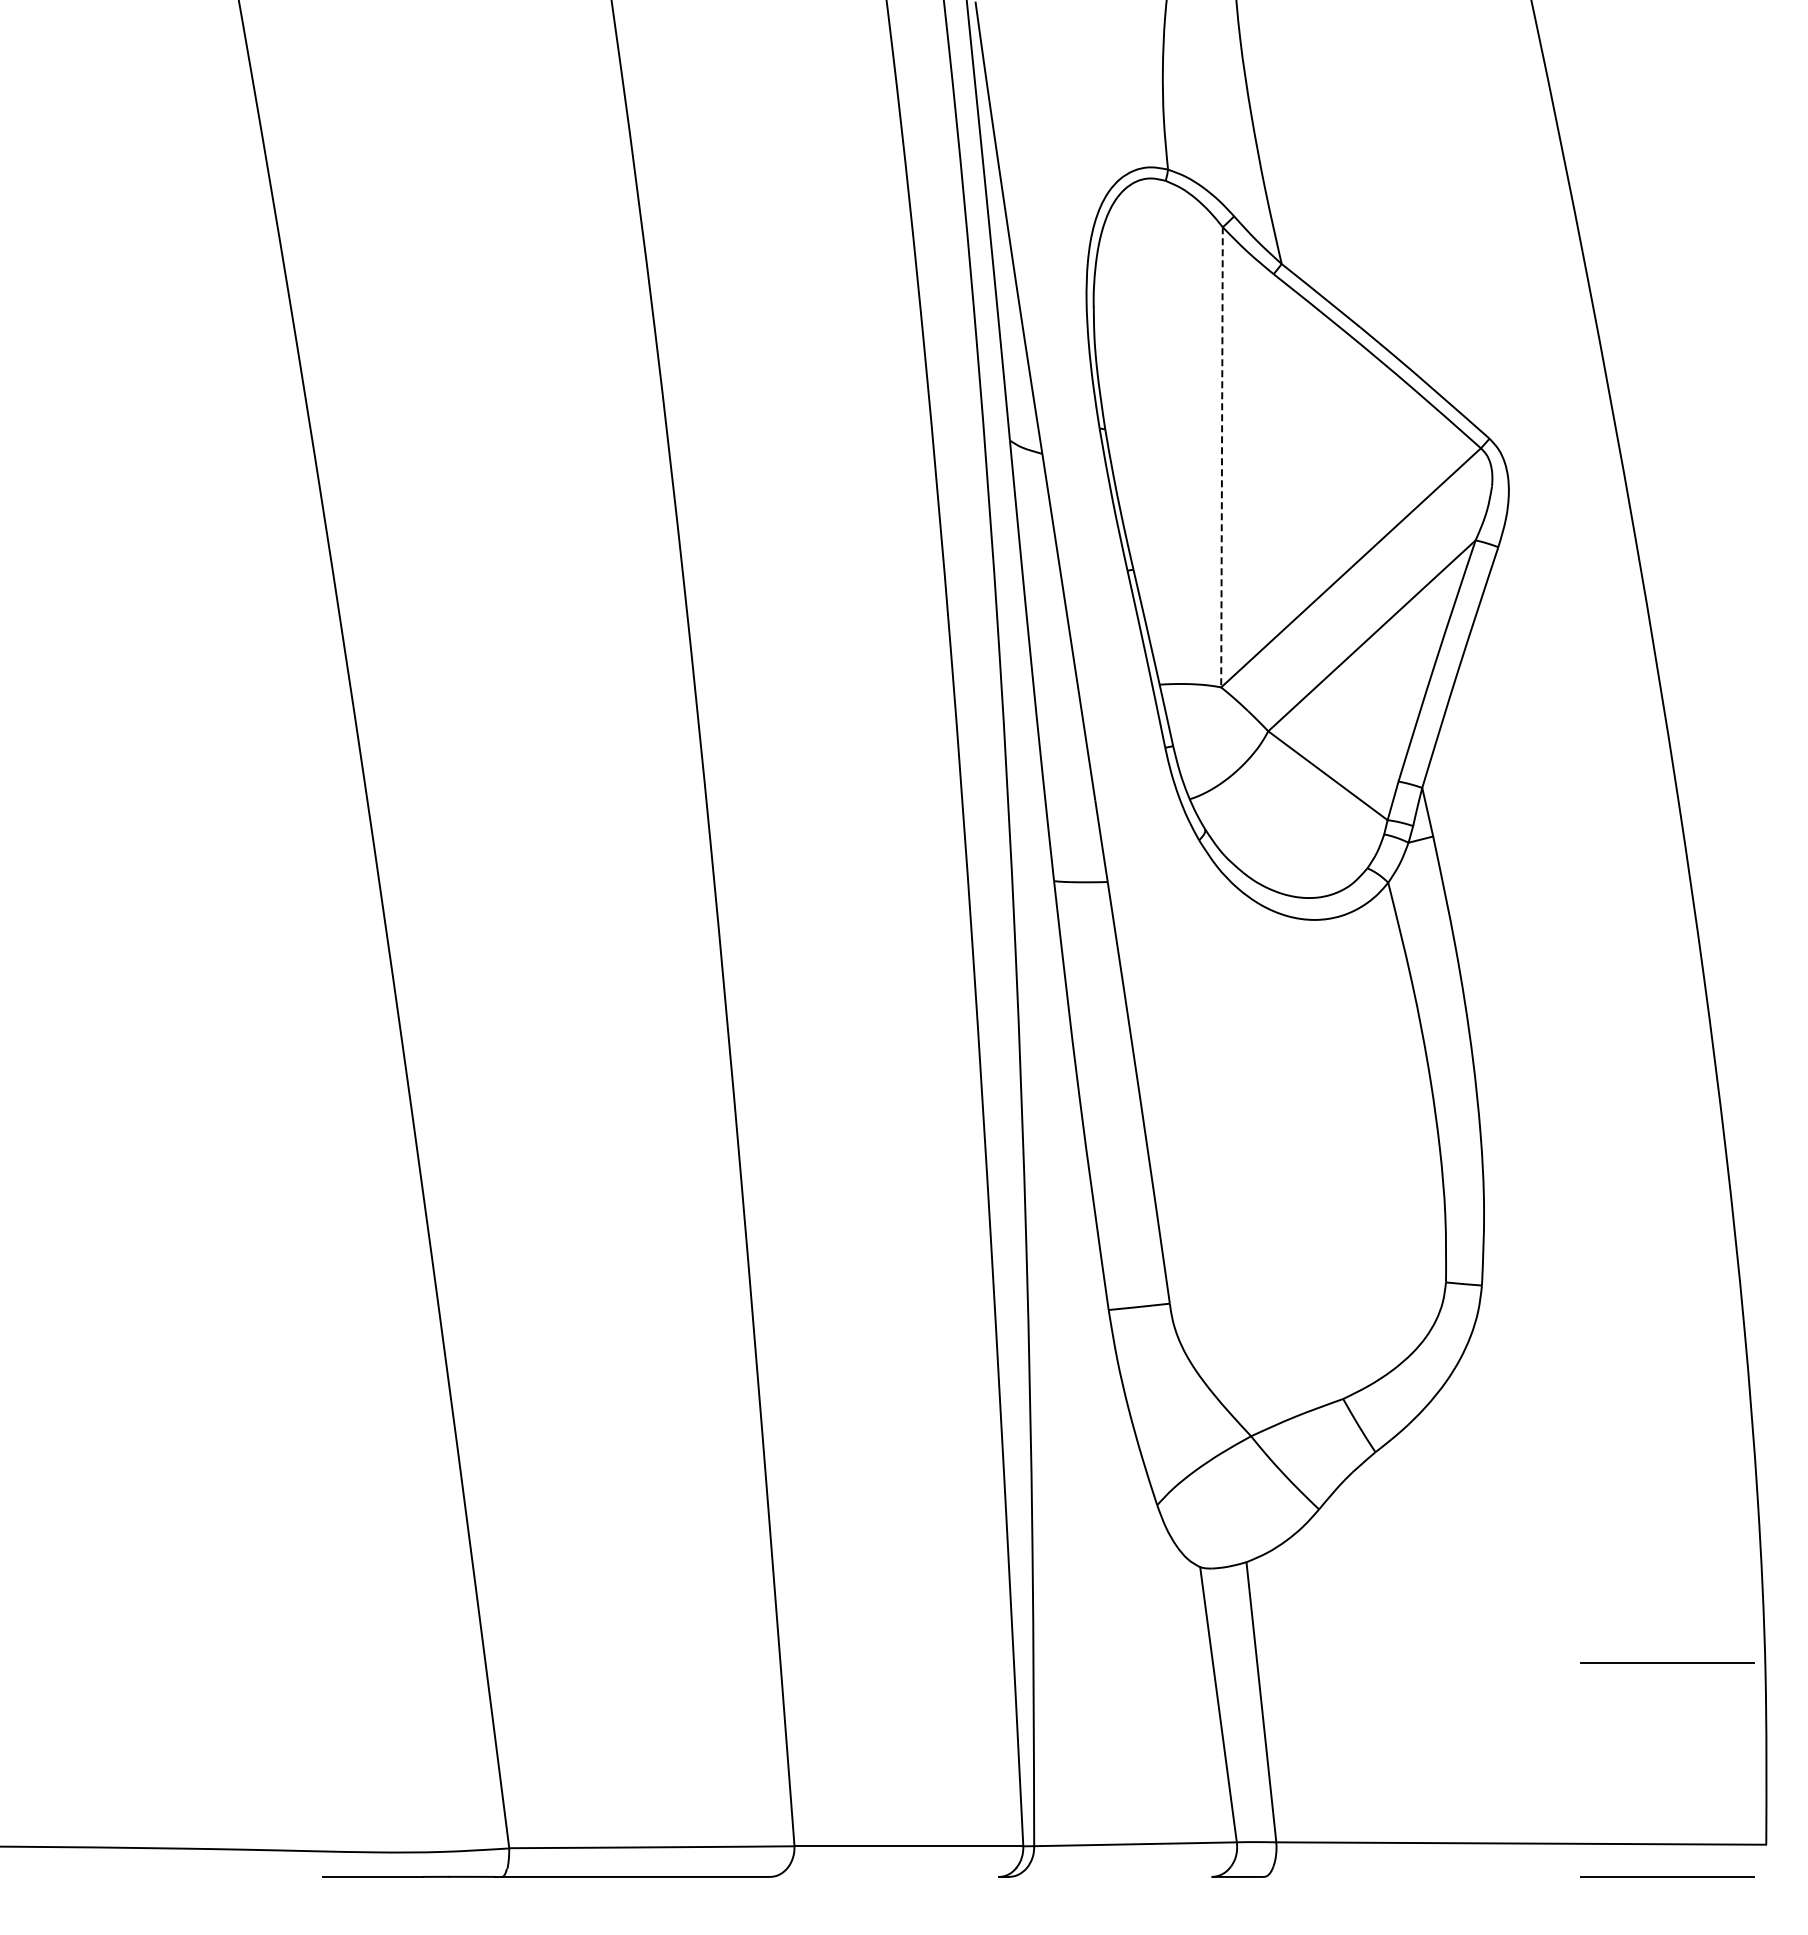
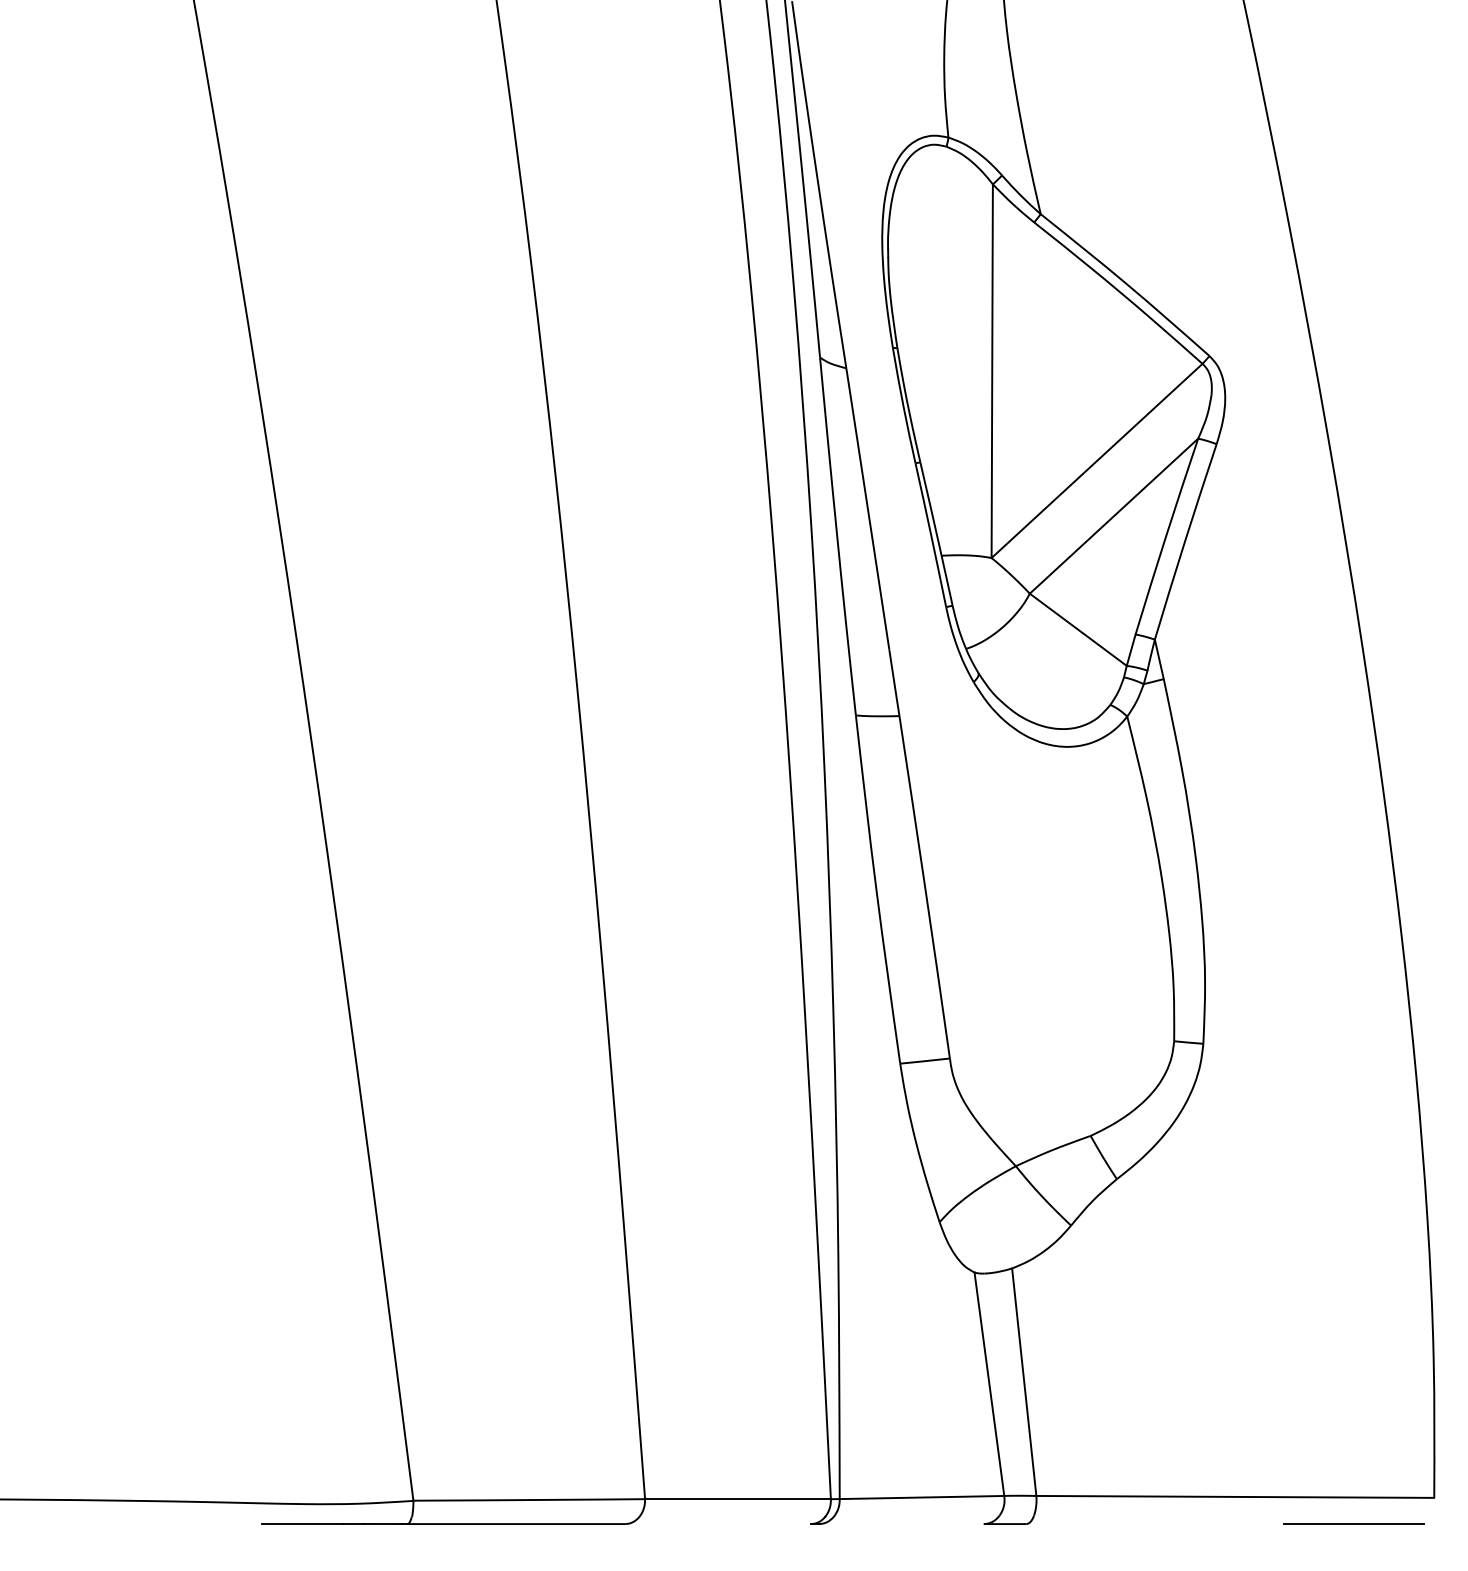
line: (1222, 457) -> (992, 371), dashed -> solid
line: (1667, 1662) -> (1354, 1349), removed

